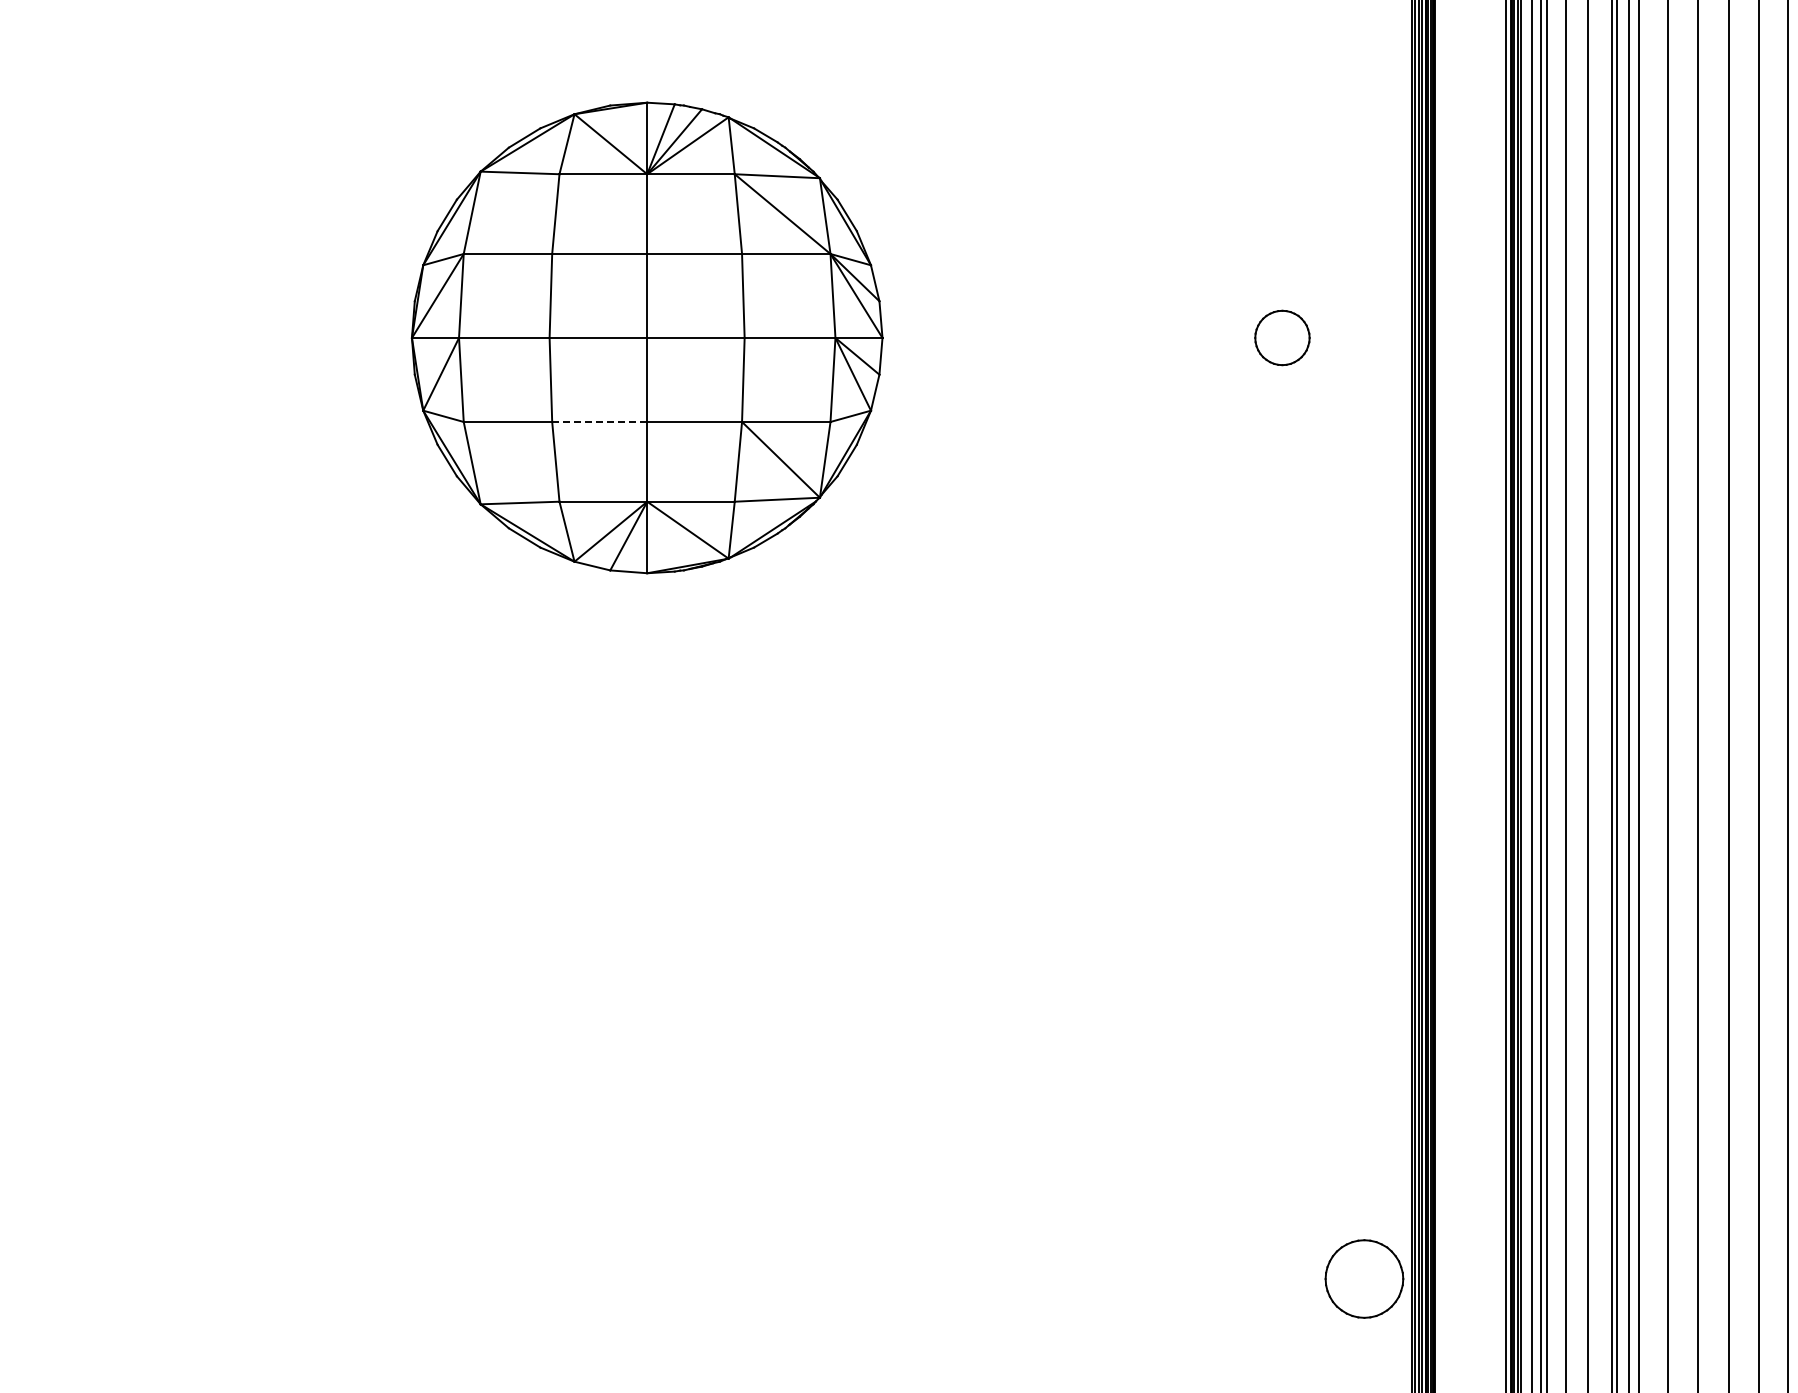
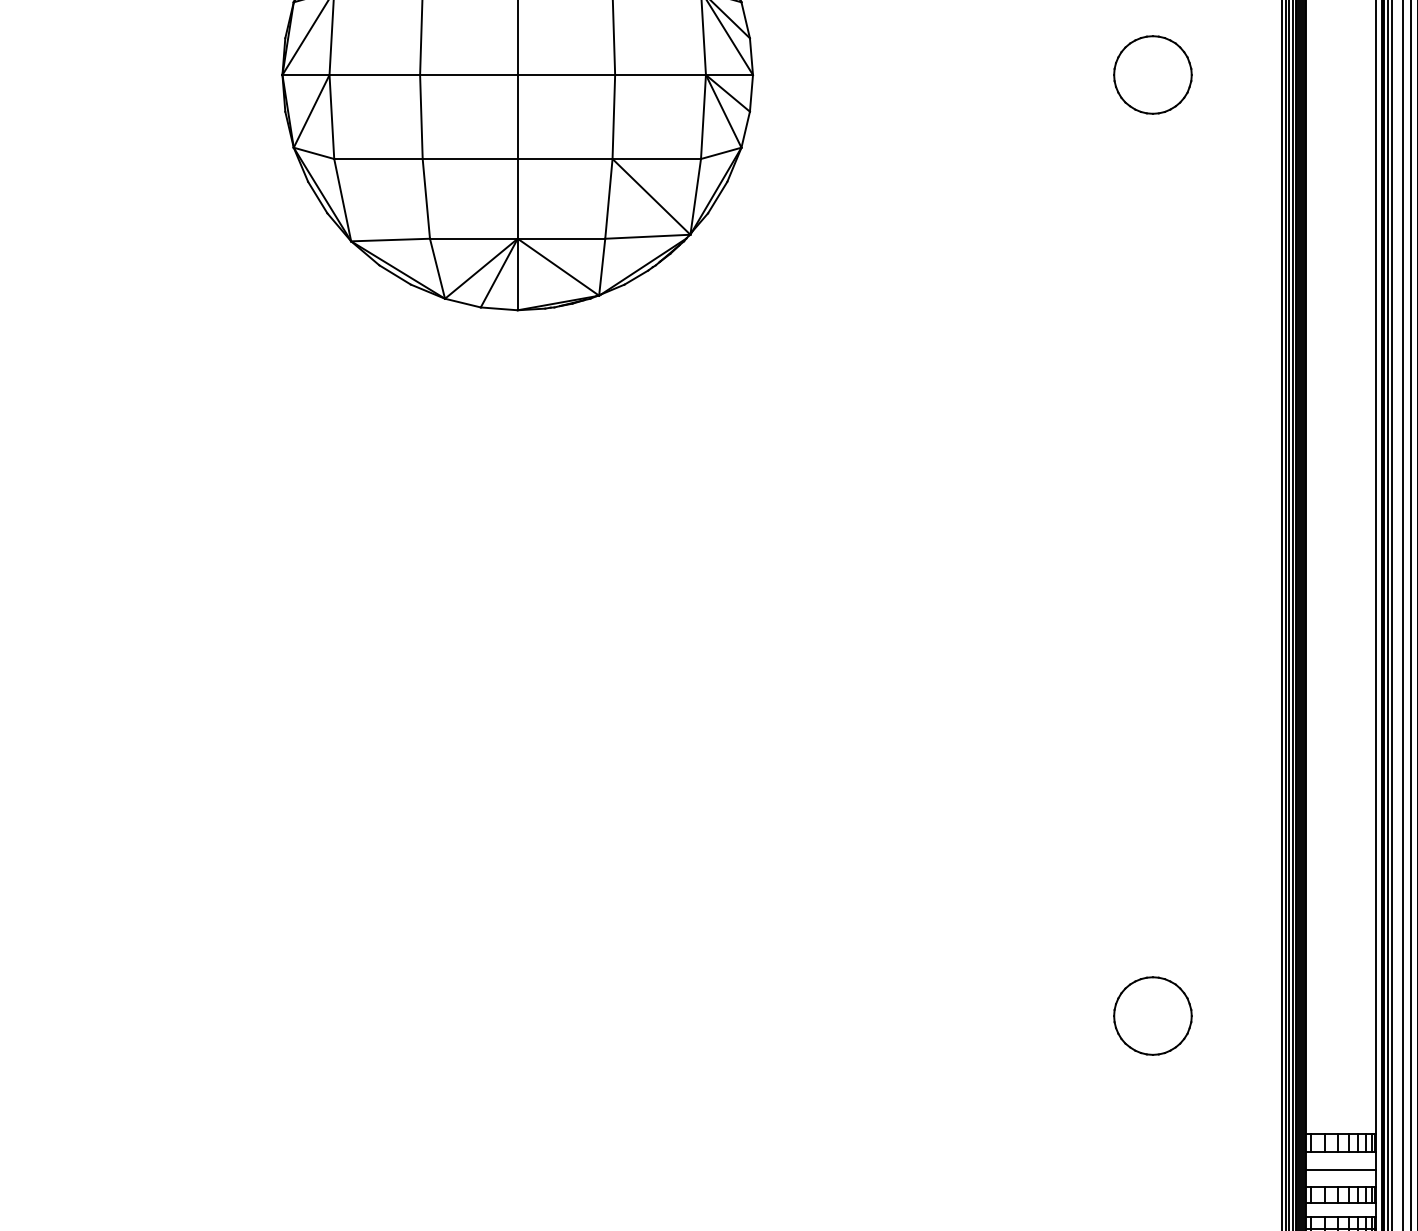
part: (1282, 337) -> (1153, 74), size x1.43
line: (599, 421) -> (470, 158), dashed -> solid
part: (1364, 1278) -> (1153, 1015), moved

